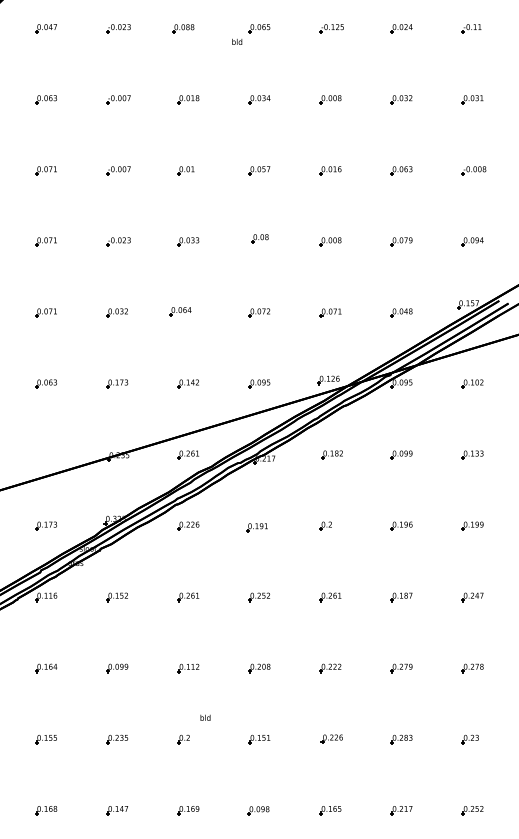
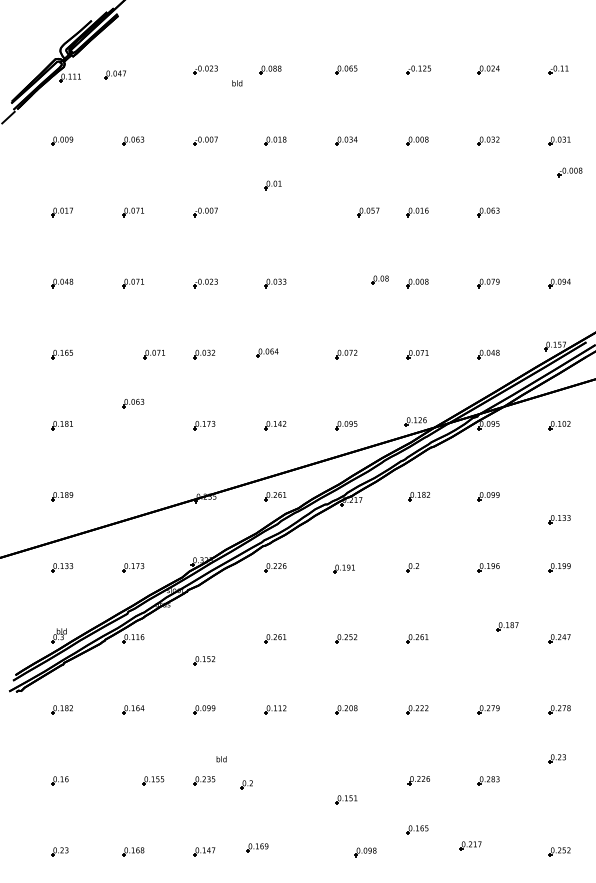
part: (45, 28) -> (114, 74), moved
text: (237, 42) -> (237, 83), moved
part: (185, 171) -> (272, 185), moved
part: (259, 171) -> (368, 212), moved
part: (473, 171) -> (569, 172), moved
part: (259, 238) -> (379, 279), moved
part: (45, 313) -> (153, 354), moved
part: (46, 384) -> (133, 403), moved
part: (472, 455) -> (559, 519), moved
part: (117, 597) -> (204, 660), moved
part: (401, 597) -> (507, 626), moved
text: (205, 718) -> (221, 759), moved
part: (46, 739) -> (153, 780), moved
part: (183, 739) -> (246, 784), moved
part: (259, 739) -> (346, 799), moved
part: (469, 739) -> (556, 758), moved
part: (188, 810) -> (257, 847), moved
part: (330, 810) -> (417, 829), moved
part: (401, 810) -> (470, 845), moved
part: (258, 811) -> (365, 852), moved

